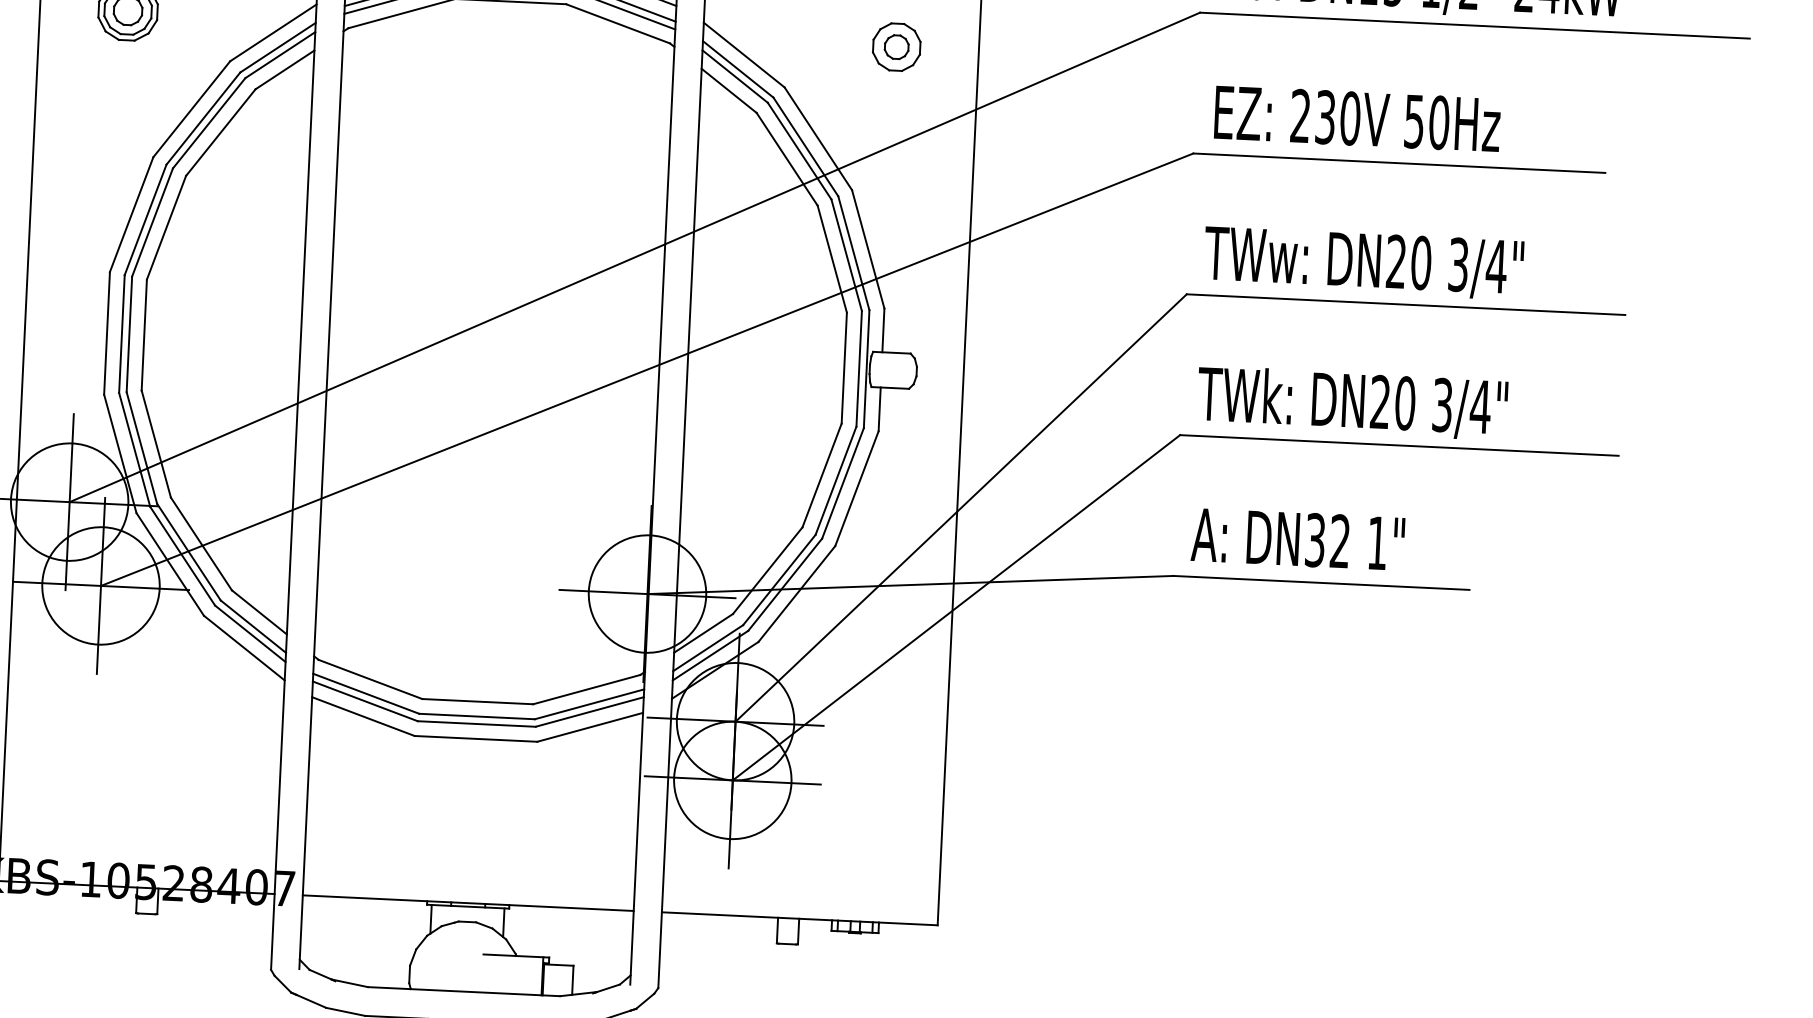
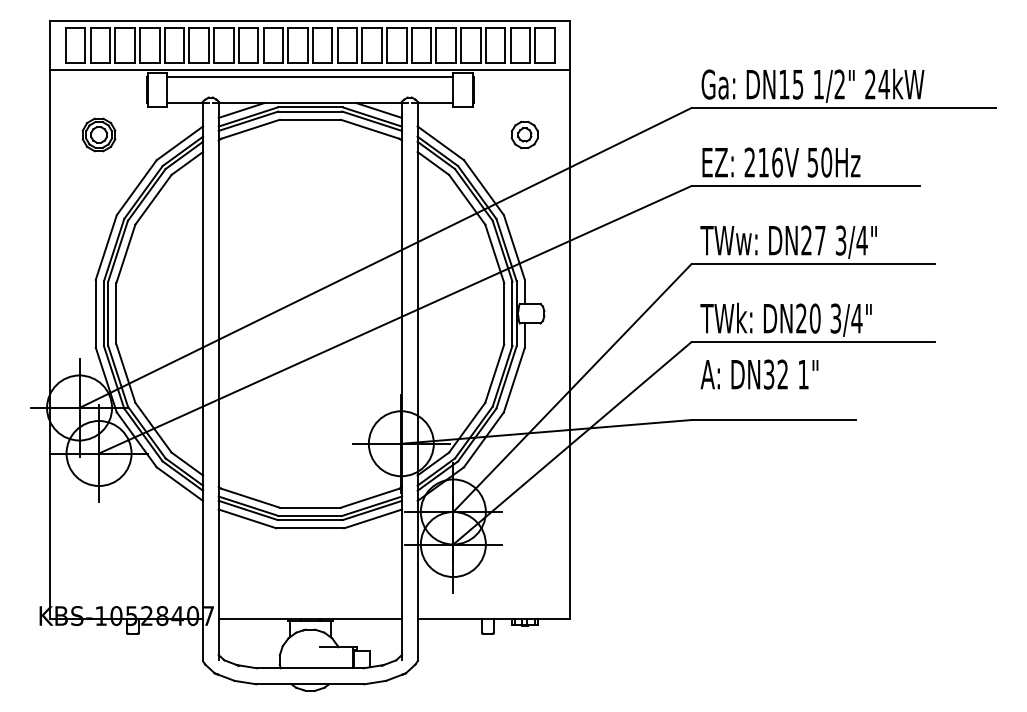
text: (1337, 117) -> (770, 162), 230V -> 216V
text: (1421, 262) -> (820, 240), DN20 -> DN27
text: (1298, 539) -> (759, 374), moved

